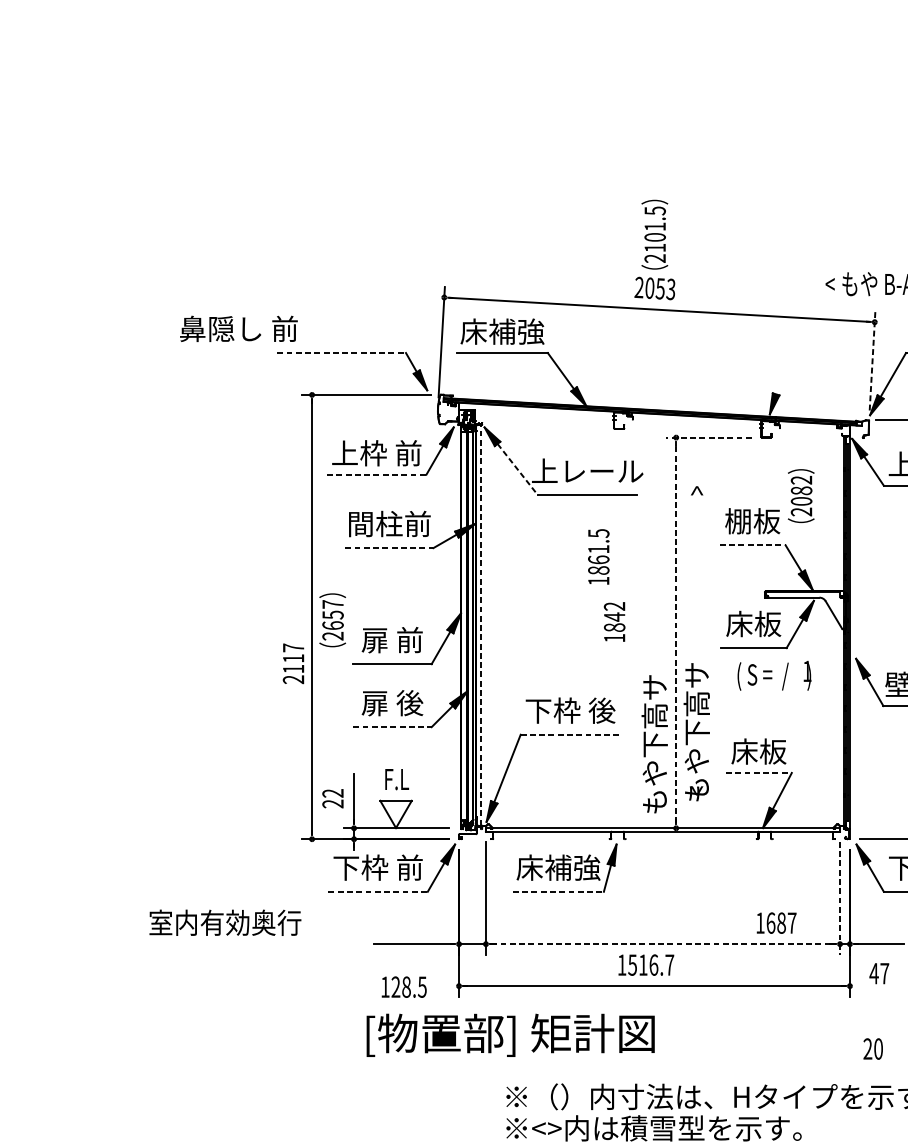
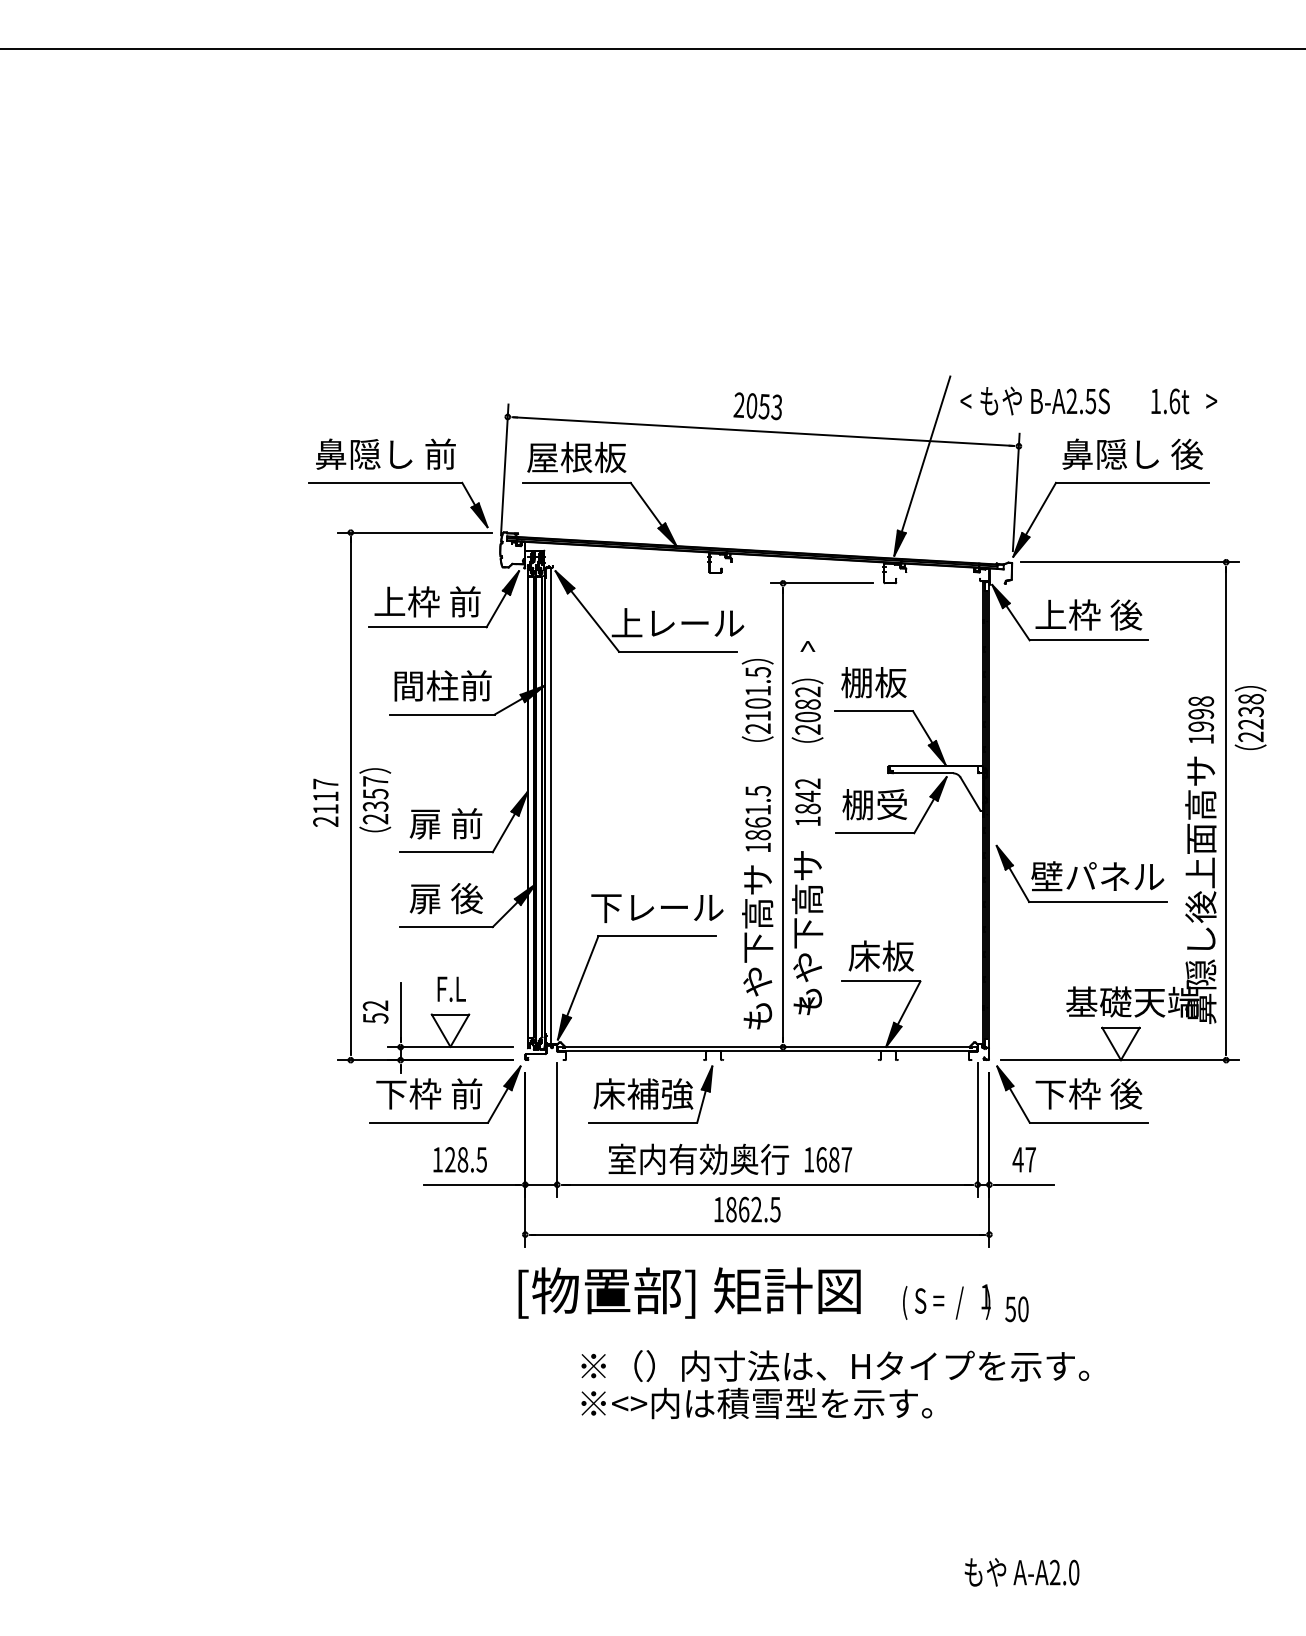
text: (654, 234) -> (757, 700), moved
text: (238, 328) -> (385, 453), moved
line: (796, 328) -> (925, 453), added
text: (502, 331) -> (576, 457), 床補強 -> 屋根板
line: (342, 352) -> (386, 482), dashed -> solid
line: (872, 361) -> (1016, 492), dashed -> solid
line: (708, 437) -> (821, 583), dashed -> solid
line: (518, 469) -> (595, 621), dashed -> solid
line: (376, 474) -> (427, 627), dashed -> solid
text: (801, 495) -> (807, 710), moved
line: (753, 545) -> (874, 711), dashed -> solid
line: (390, 548) -> (443, 714), dashed -> solid
text: (598, 556) -> (757, 818), moved
text: (614, 621) -> (807, 801), moved
text: (753, 623) -> (874, 804), 床板 -> 棚受
text: (332, 625) -> (375, 806), 2657 -> 2357
line: (480, 625) -> (550, 806), dashed -> solid
line: (676, 633) -> (783, 815), dashed -> solid
text: (293, 663) -> (325, 802), moved
text: (774, 675) -> (946, 1301), moved
text: (570, 710) -> (657, 907), 下枠 後 -> 下レール
line: (392, 727) -> (446, 927), dashed -> solid
line: (570, 735) -> (657, 936), dashed -> solid
line: (759, 772) -> (881, 981), dashed -> solid
text: (332, 804) -> (375, 1018), 22 -> 52
line: (378, 891) -> (429, 1122), dashed -> solid
line: (558, 891) -> (643, 1122), dashed -> solid
line: (839, 898) -> (977, 1130), dashed -> solid
text: (225, 922) -> (698, 1159), moved
text: (776, 922) -> (828, 1159), moved
line: (663, 943) -> (767, 1184), dashed -> solid
text: (651, 964) -> (753, 1209), 1516.7 -> 1862.5
text: (878, 973) -> (1023, 1159), moved
text: (403, 986) -> (459, 1159), moved
text: (510, 1034) -> (689, 1292), moved
text: (867, 1049) -> (1010, 1309), 20 -> 50

